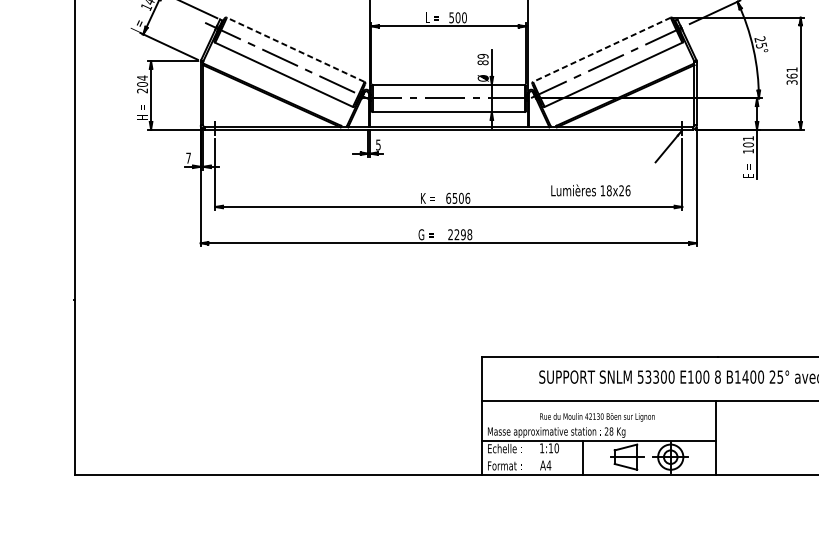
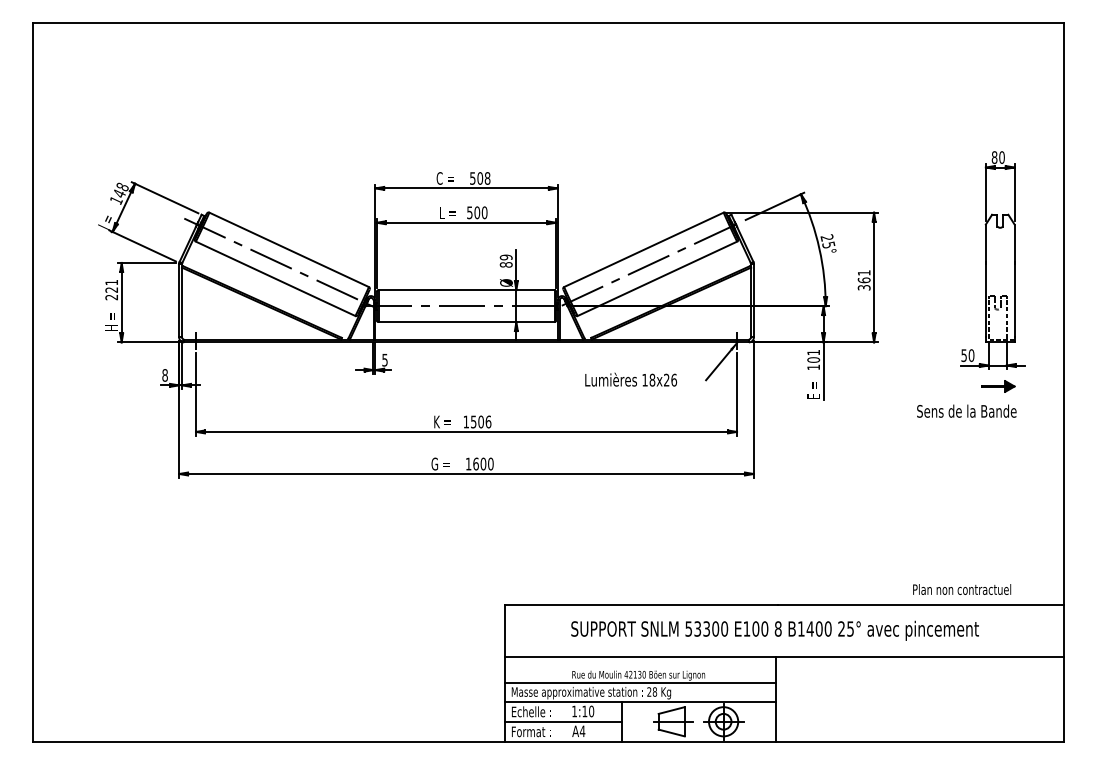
line: (295, 49) -> (288, 249), dashed -> solid
line: (601, 50) -> (643, 250), dashed -> solid
text: (142, 80) -> (111, 285), 204 -> 221
text: (188, 158) -> (164, 375), 7 -> 8
text: (591, 190) -> (631, 379), moved
text: (448, 197) -> (466, 421), 6506 -> 1506
text: (460, 234) -> (479, 463), 2298 -> 1600
line: (598, 423) -> (640, 682), added
line: (532, 457) -> (563, 722), added

